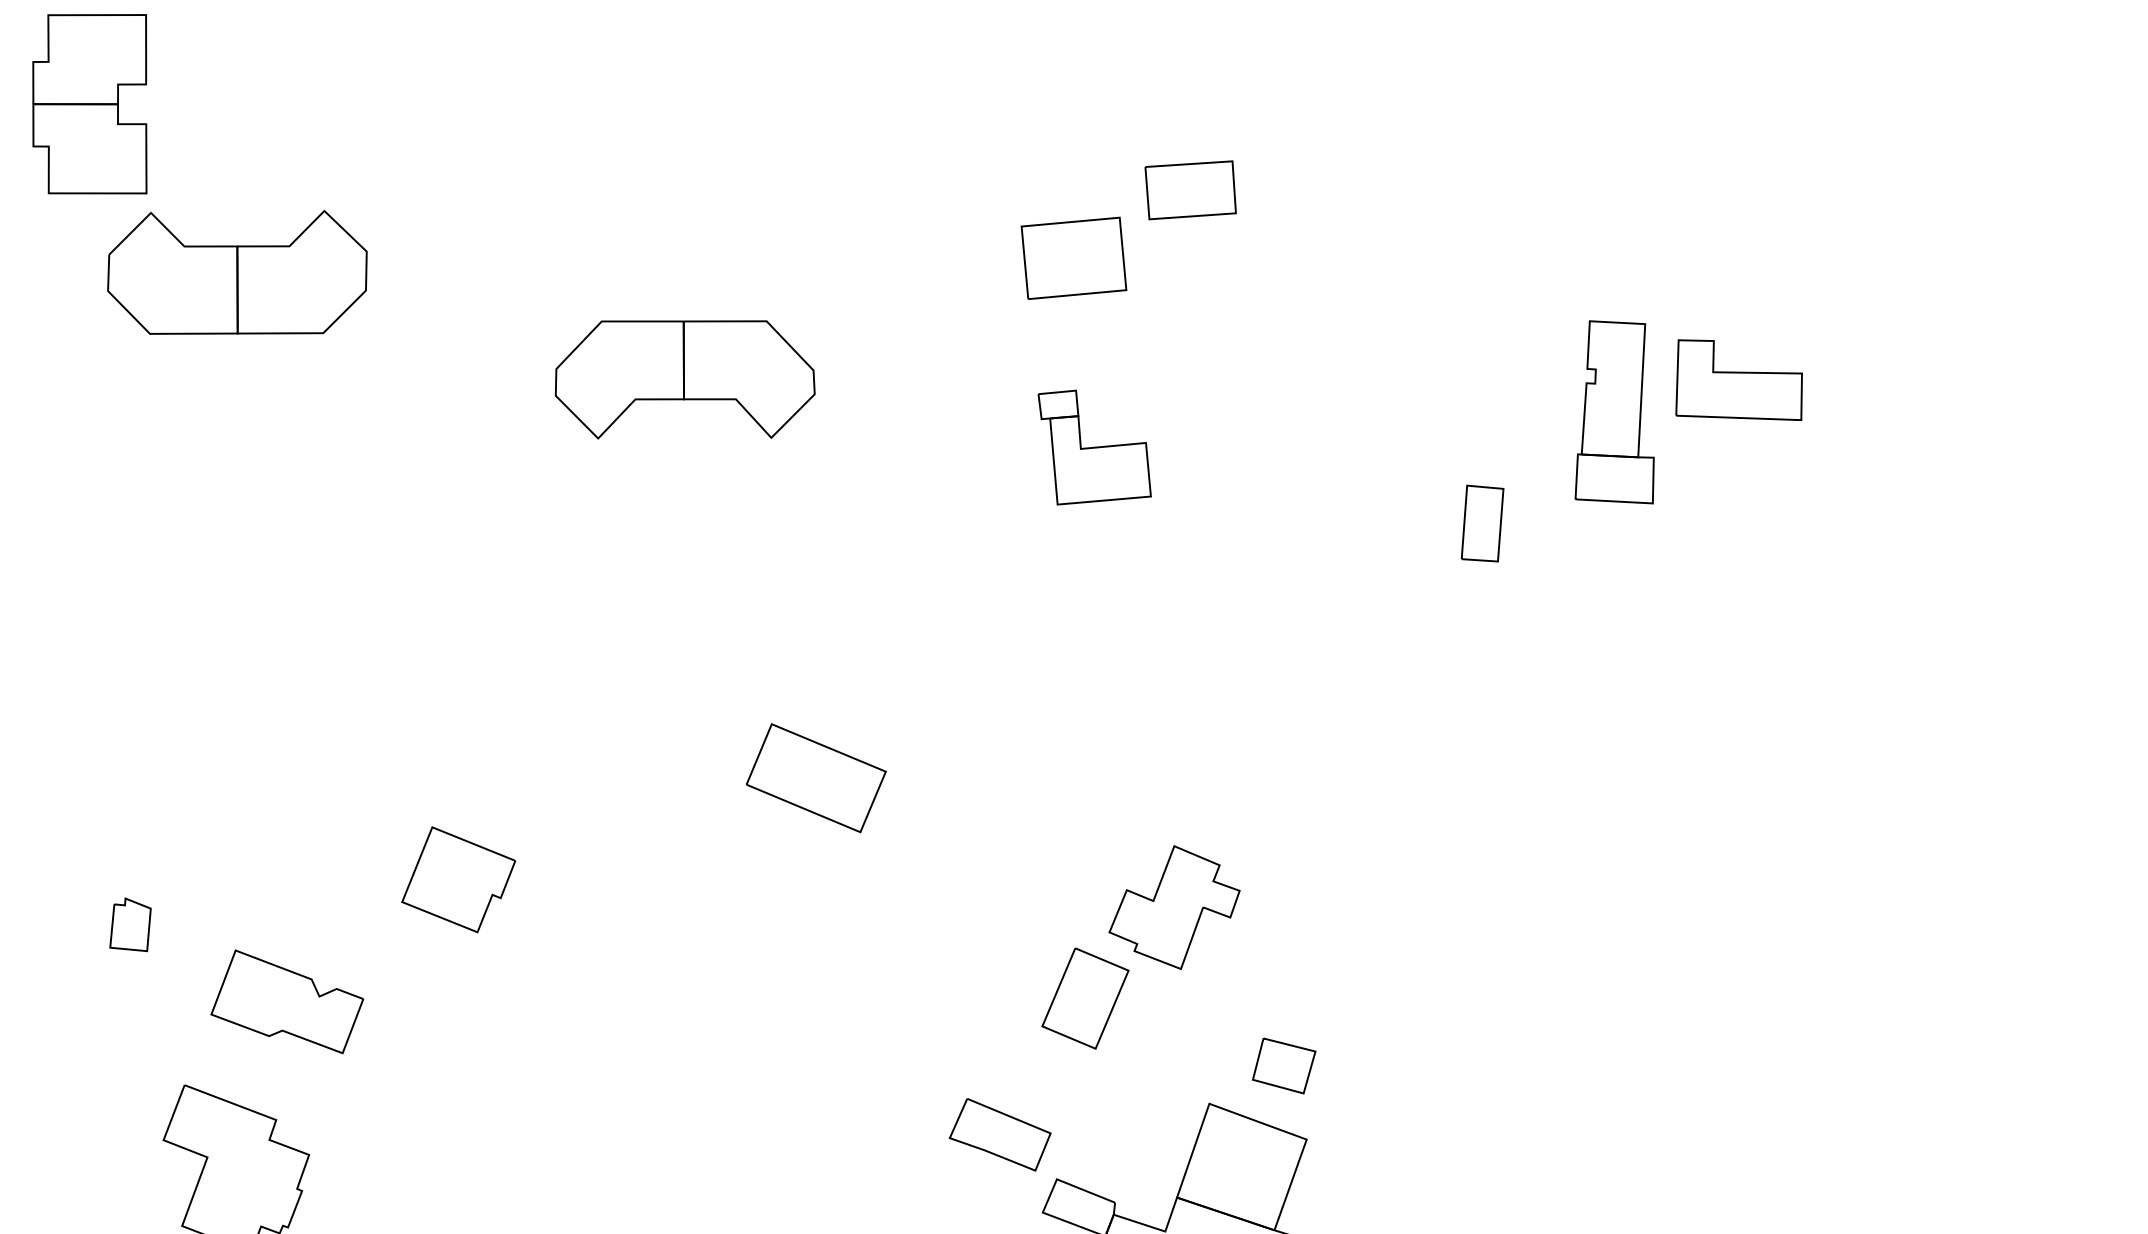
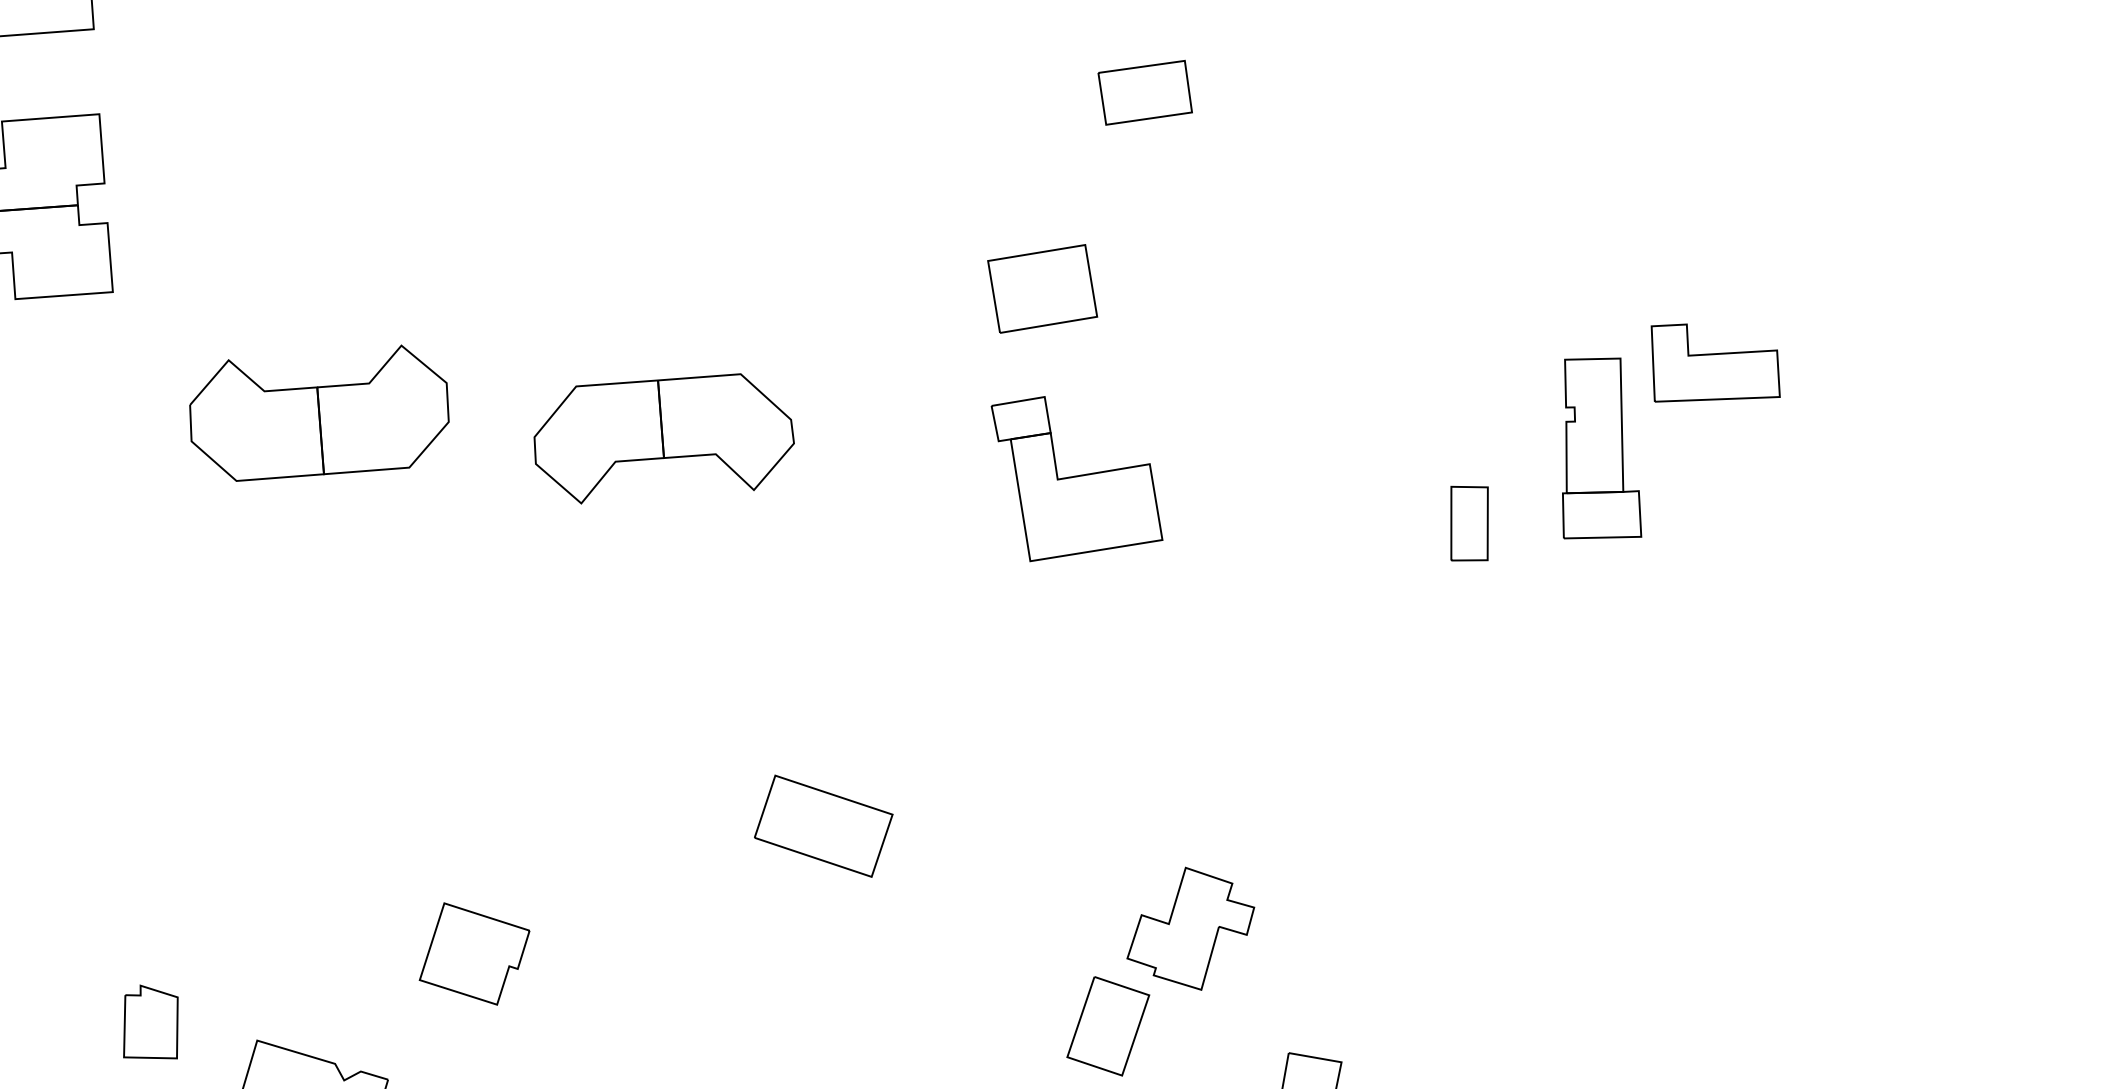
part: (1190, 190) -> (1145, 93), moved
part: (237, 271) -> (319, 412), moved
part: (1614, 412) -> (1596, 448), moved
part: (1094, 447) -> (1076, 476), size x1.43
part: (130, 924) -> (150, 1022), size x1.43

